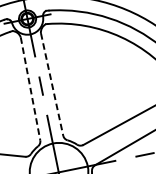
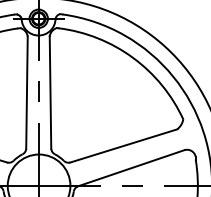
line: (52, 85) -> (50, 93), dashed -> solid
line: (30, 89) -> (26, 93), dashed -> solid

